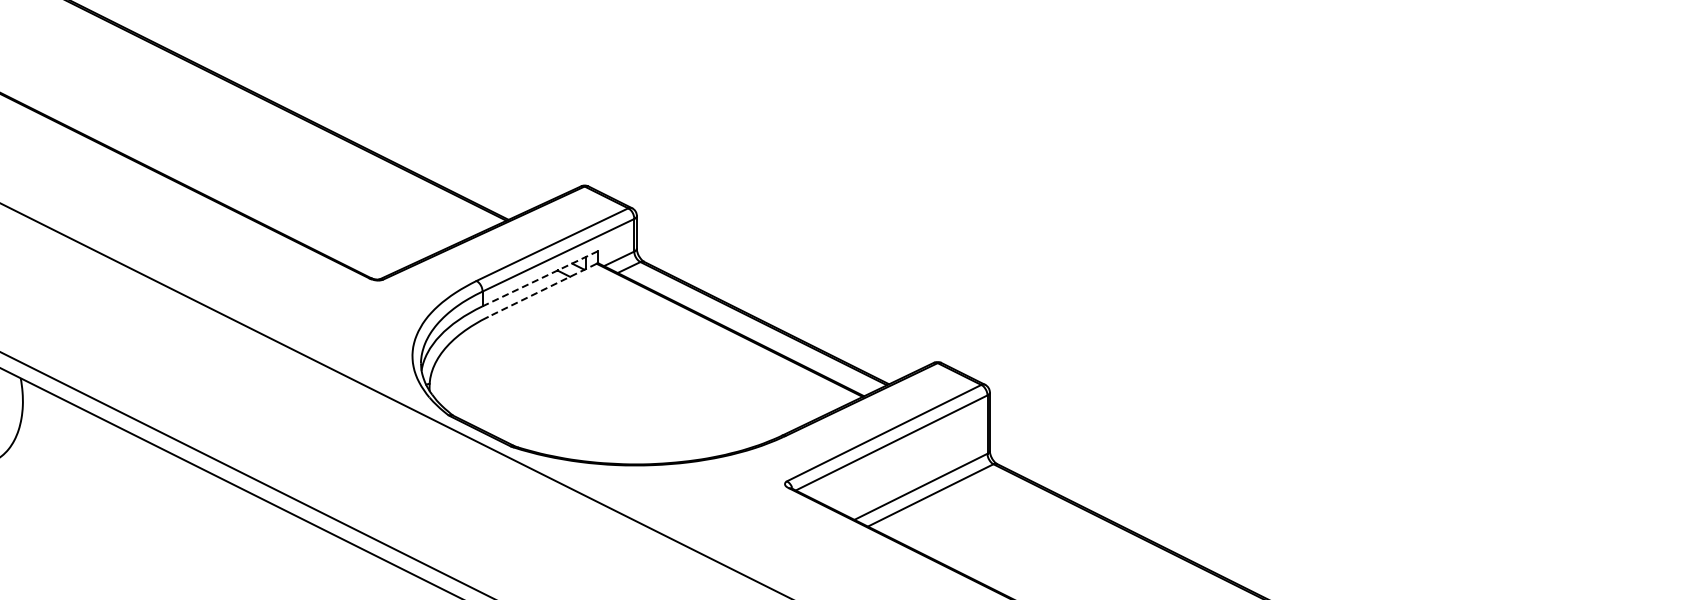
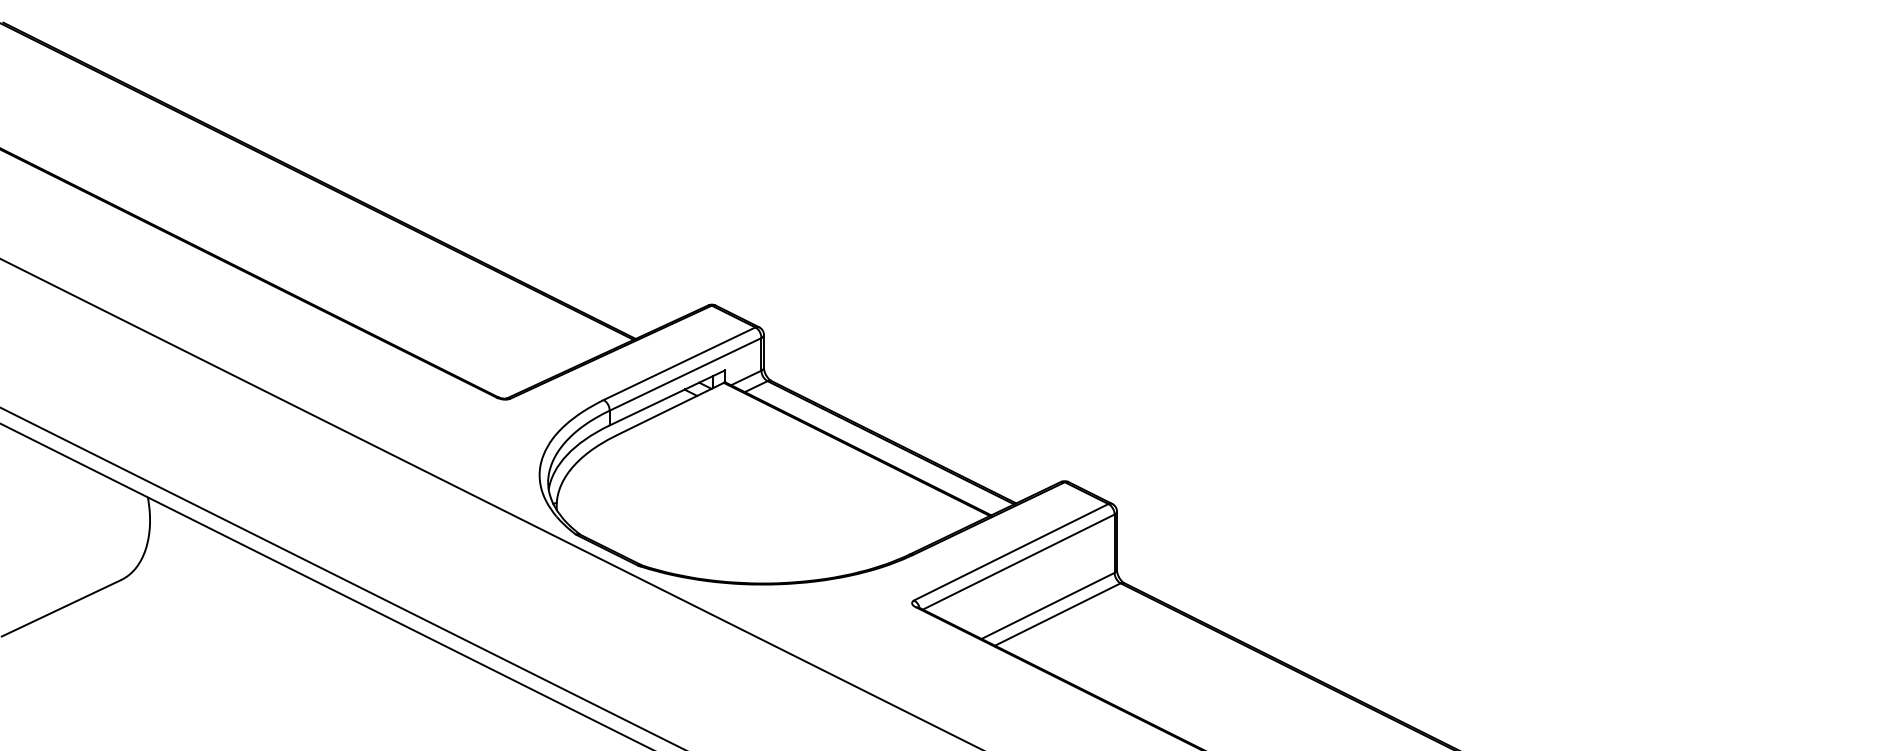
line: (540, 278) -> (667, 397), dashed -> solid
line: (542, 290) -> (669, 409), dashed -> solid

